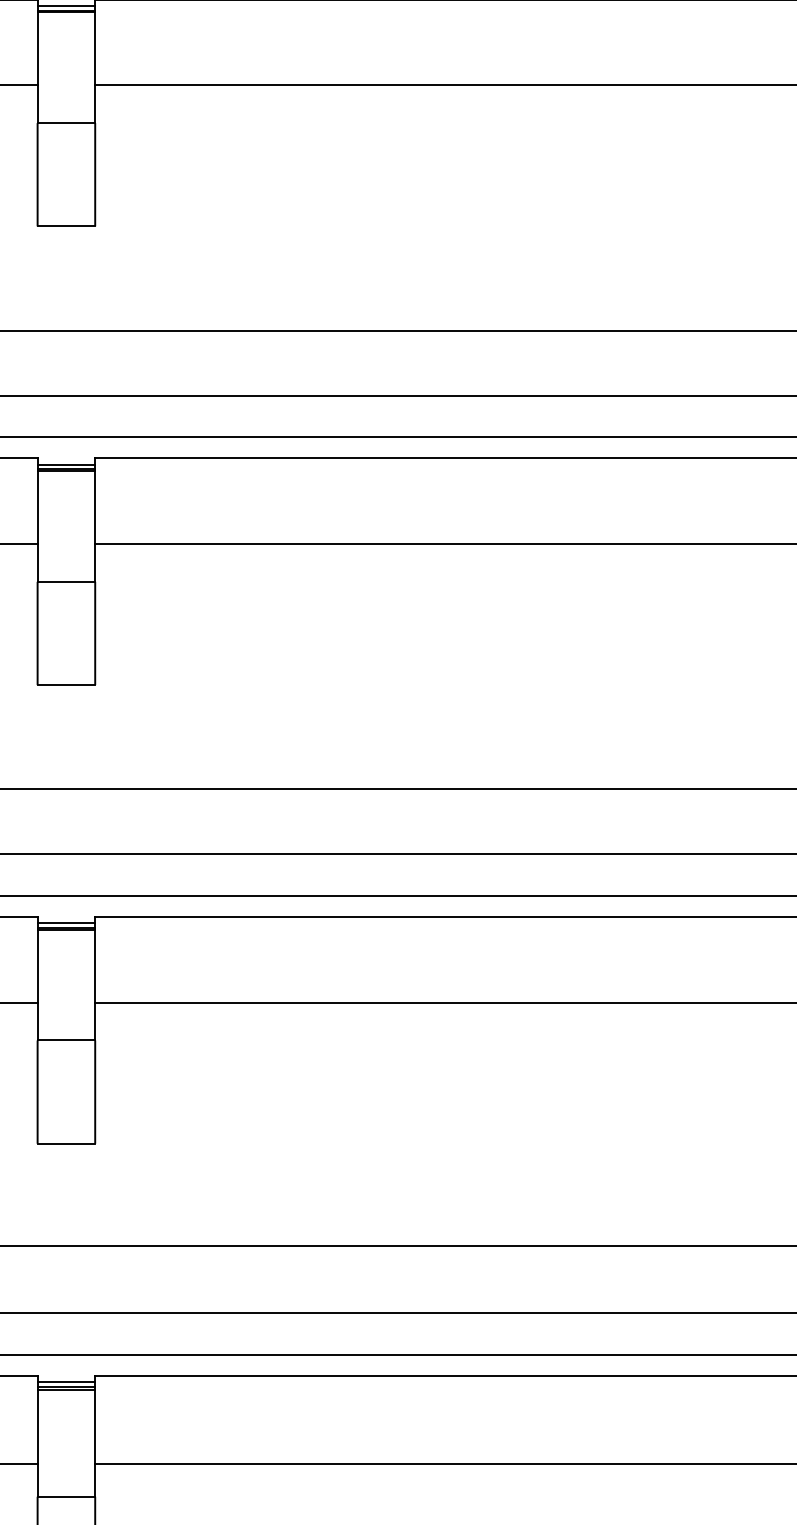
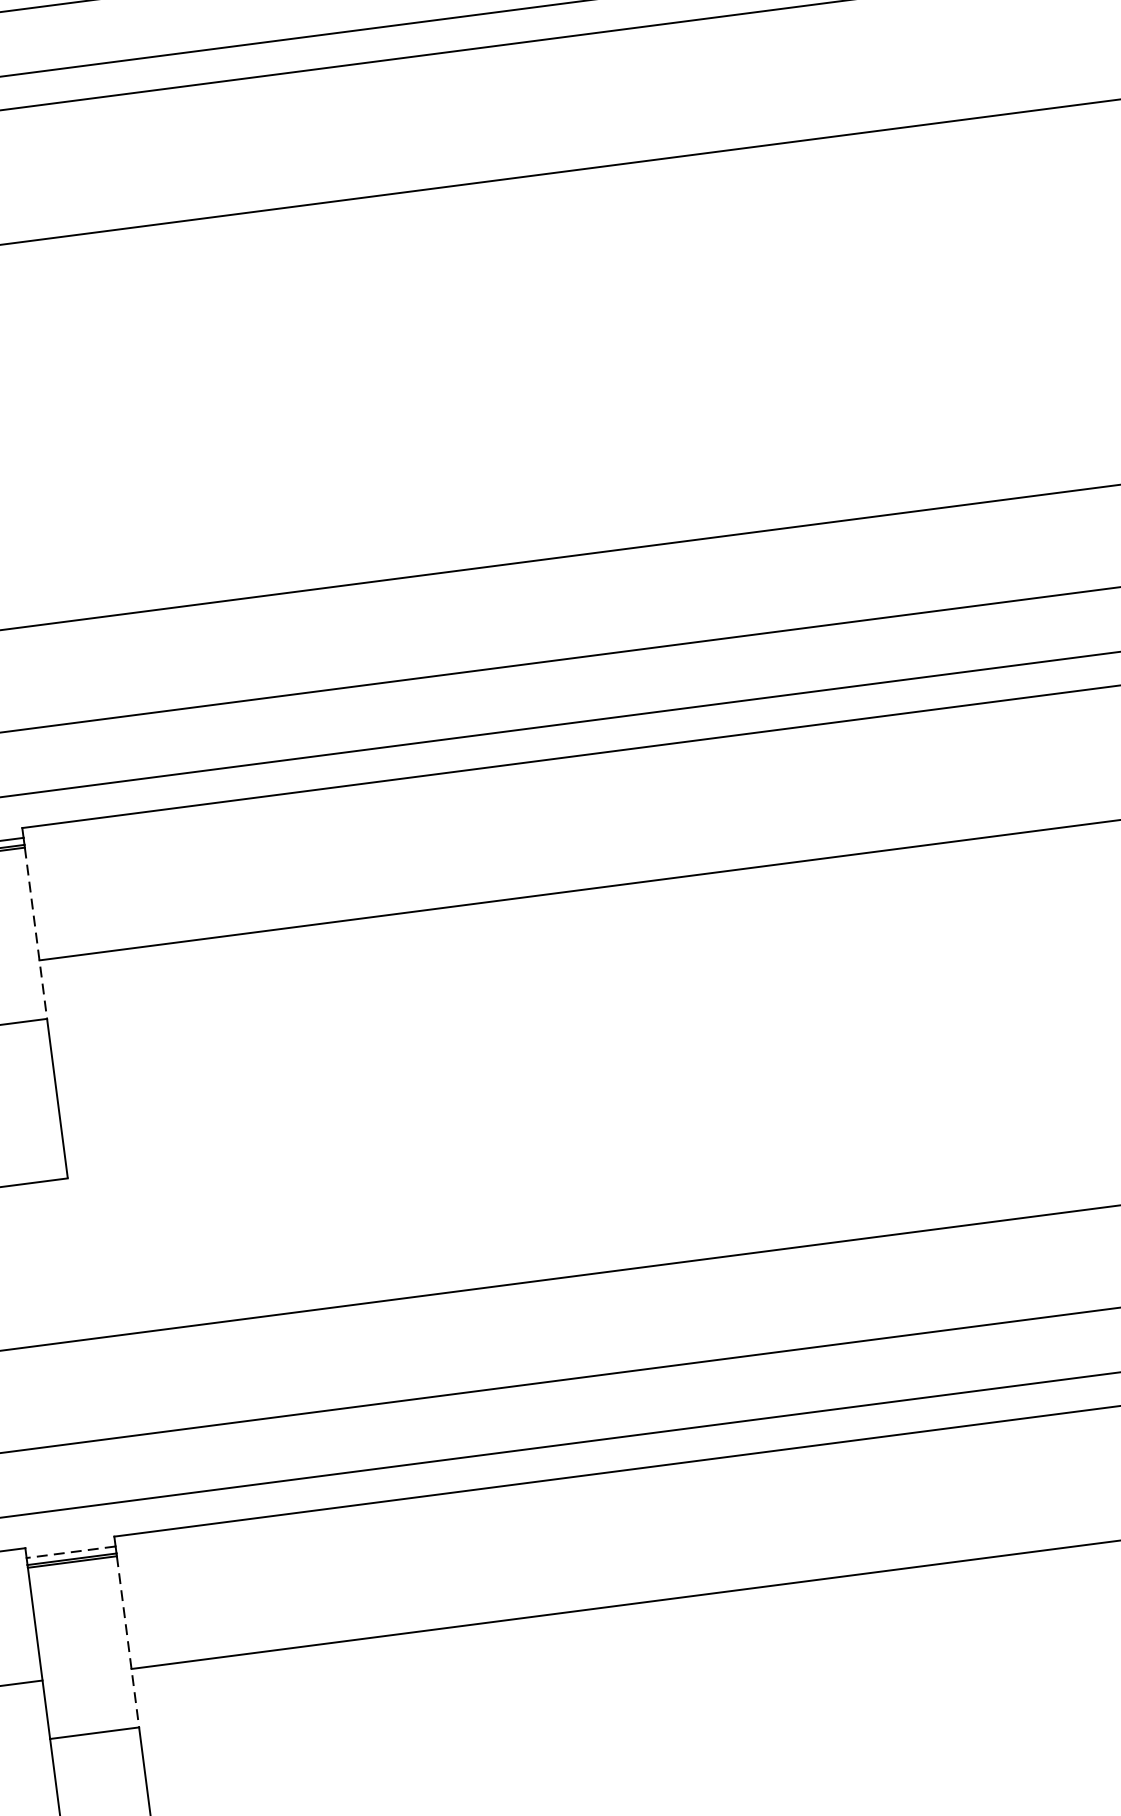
line: (95, 526) -> (36, 933), solid -> dashed
line: (66, 923) -> (71, 1552), solid -> dashed
line: (95, 985) -> (128, 1642), solid -> dashed

